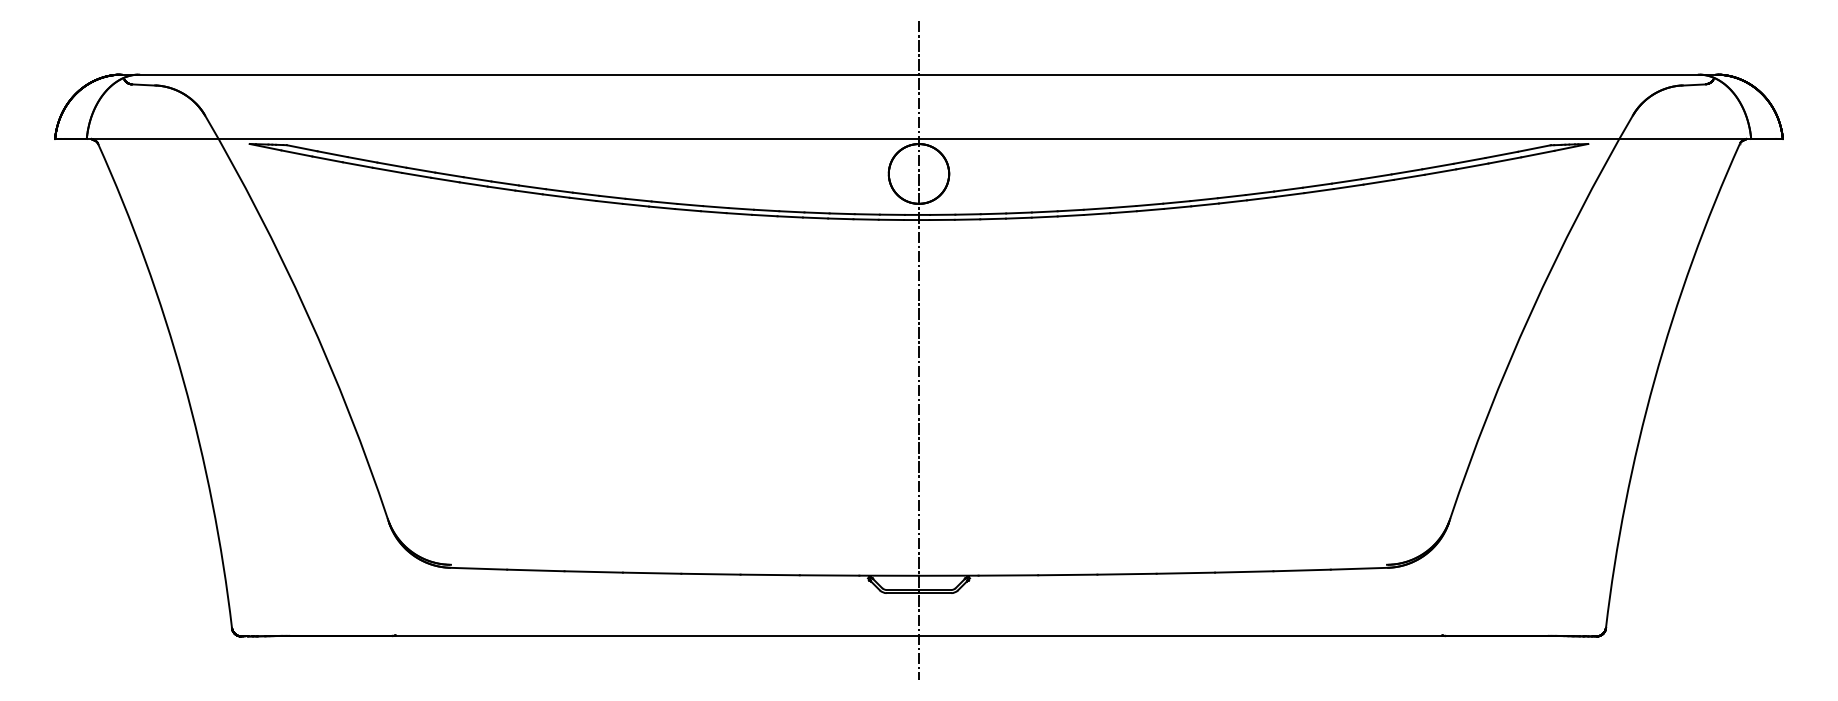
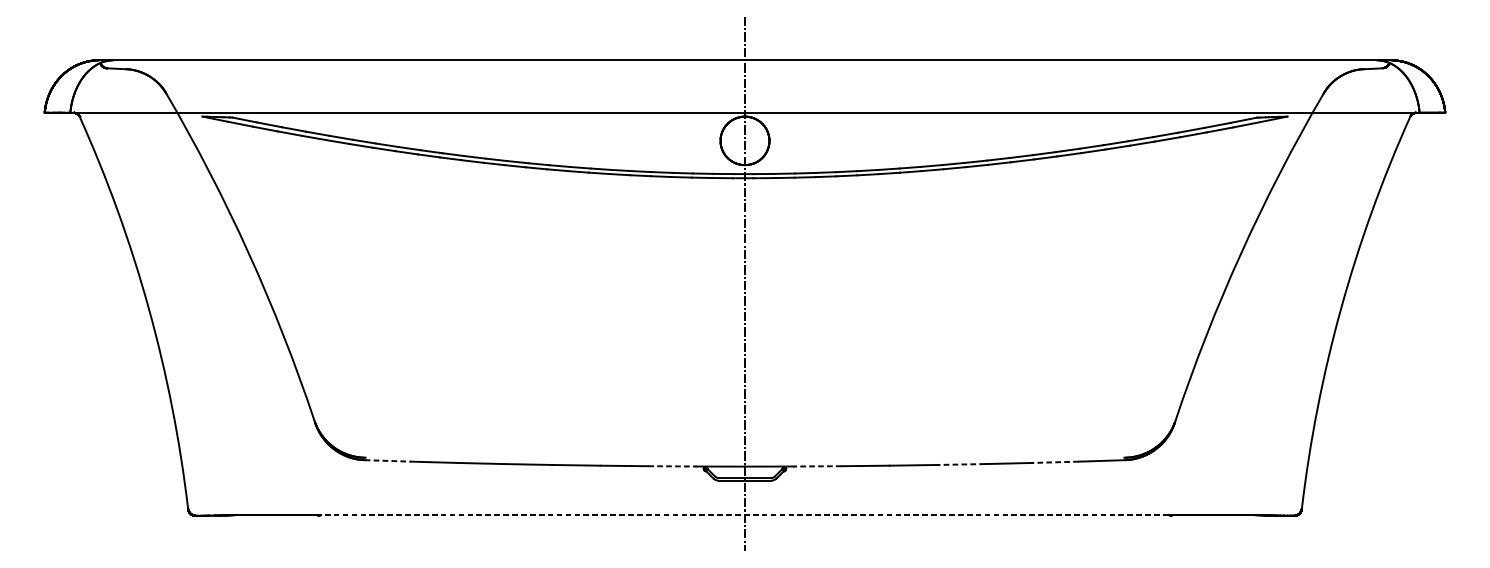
line: (478, 568) -> (387, 460), solid -> dashed
line: (1302, 570) -> (1055, 462), solid -> dashed
line: (1185, 573) -> (961, 464), solid -> dashed
line: (829, 575) -> (672, 466), solid -> dashed
line: (1008, 575) -> (817, 466), solid -> dashed
line: (919, 635) -> (745, 515), solid -> dashed

